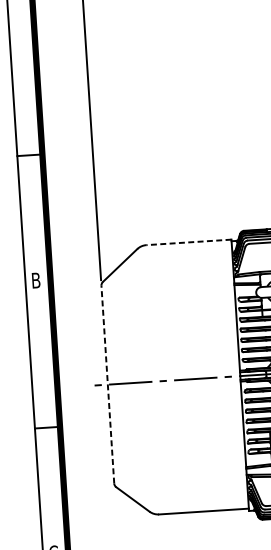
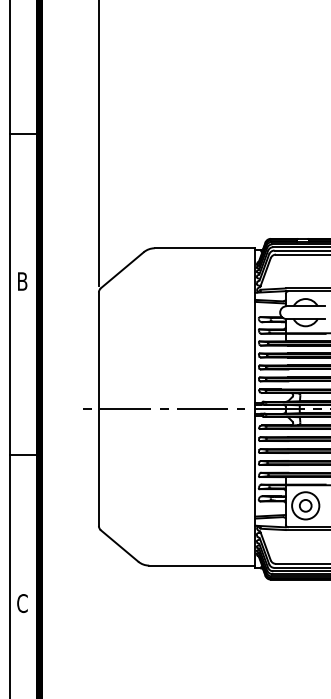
line: (188, 242) -> (204, 248), dashed -> solid
line: (107, 384) -> (98, 409), dashed -> solid

